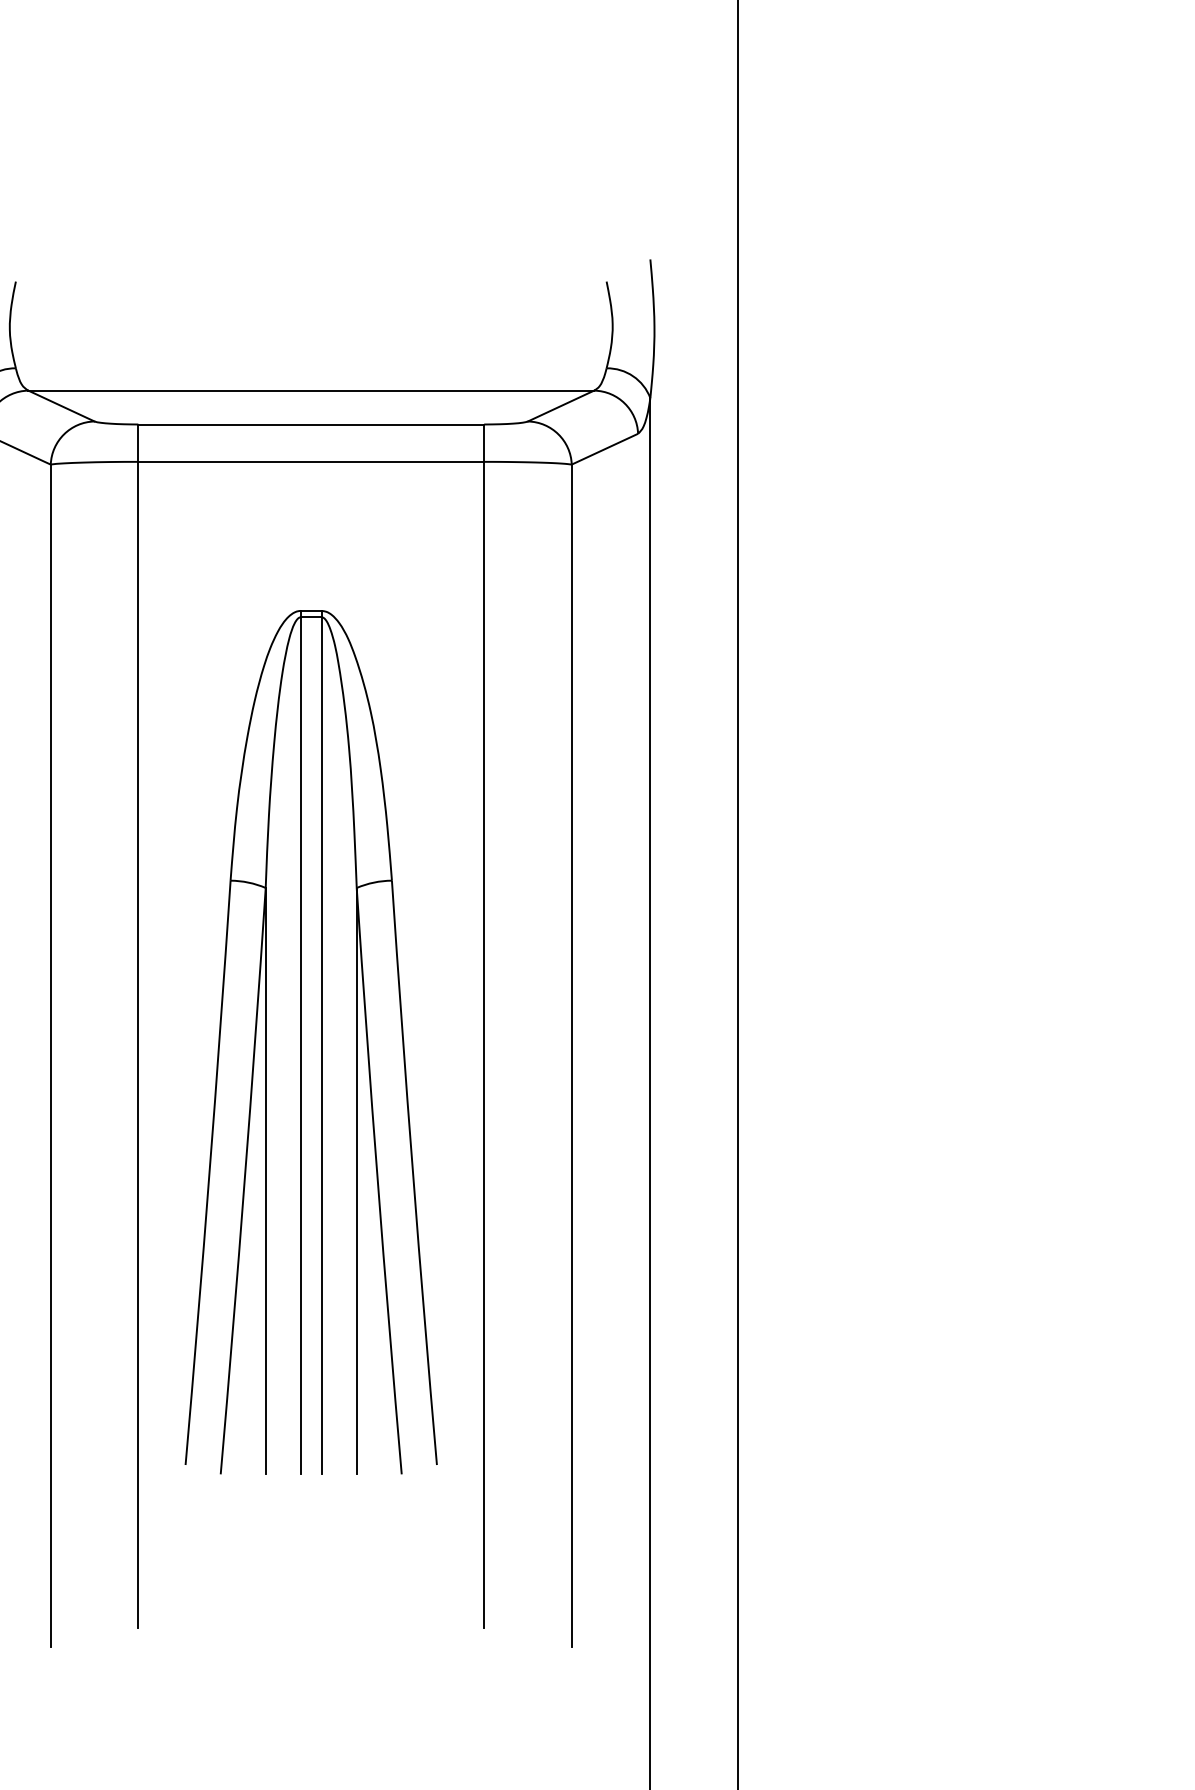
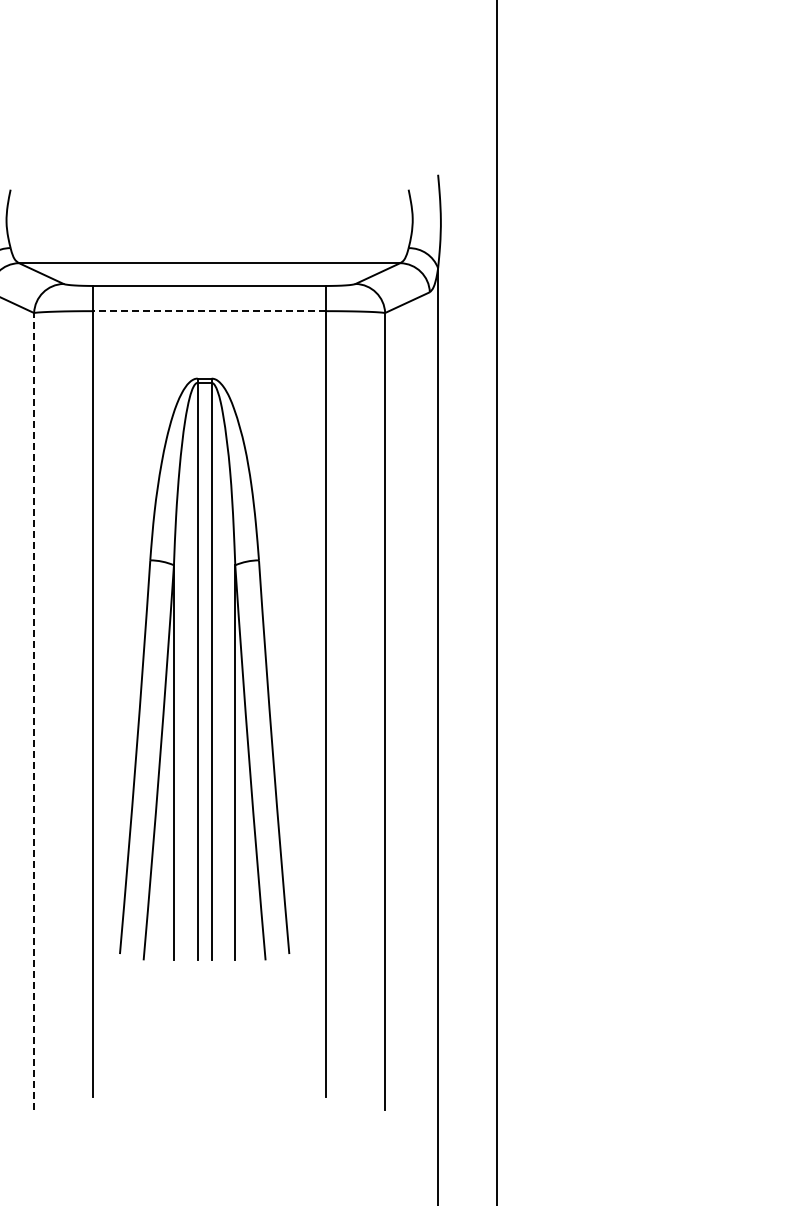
line: (311, 462) -> (209, 311), solid -> dashed
part: (311, 1041) -> (204, 668), moved
line: (51, 1054) -> (34, 710), solid -> dashed

